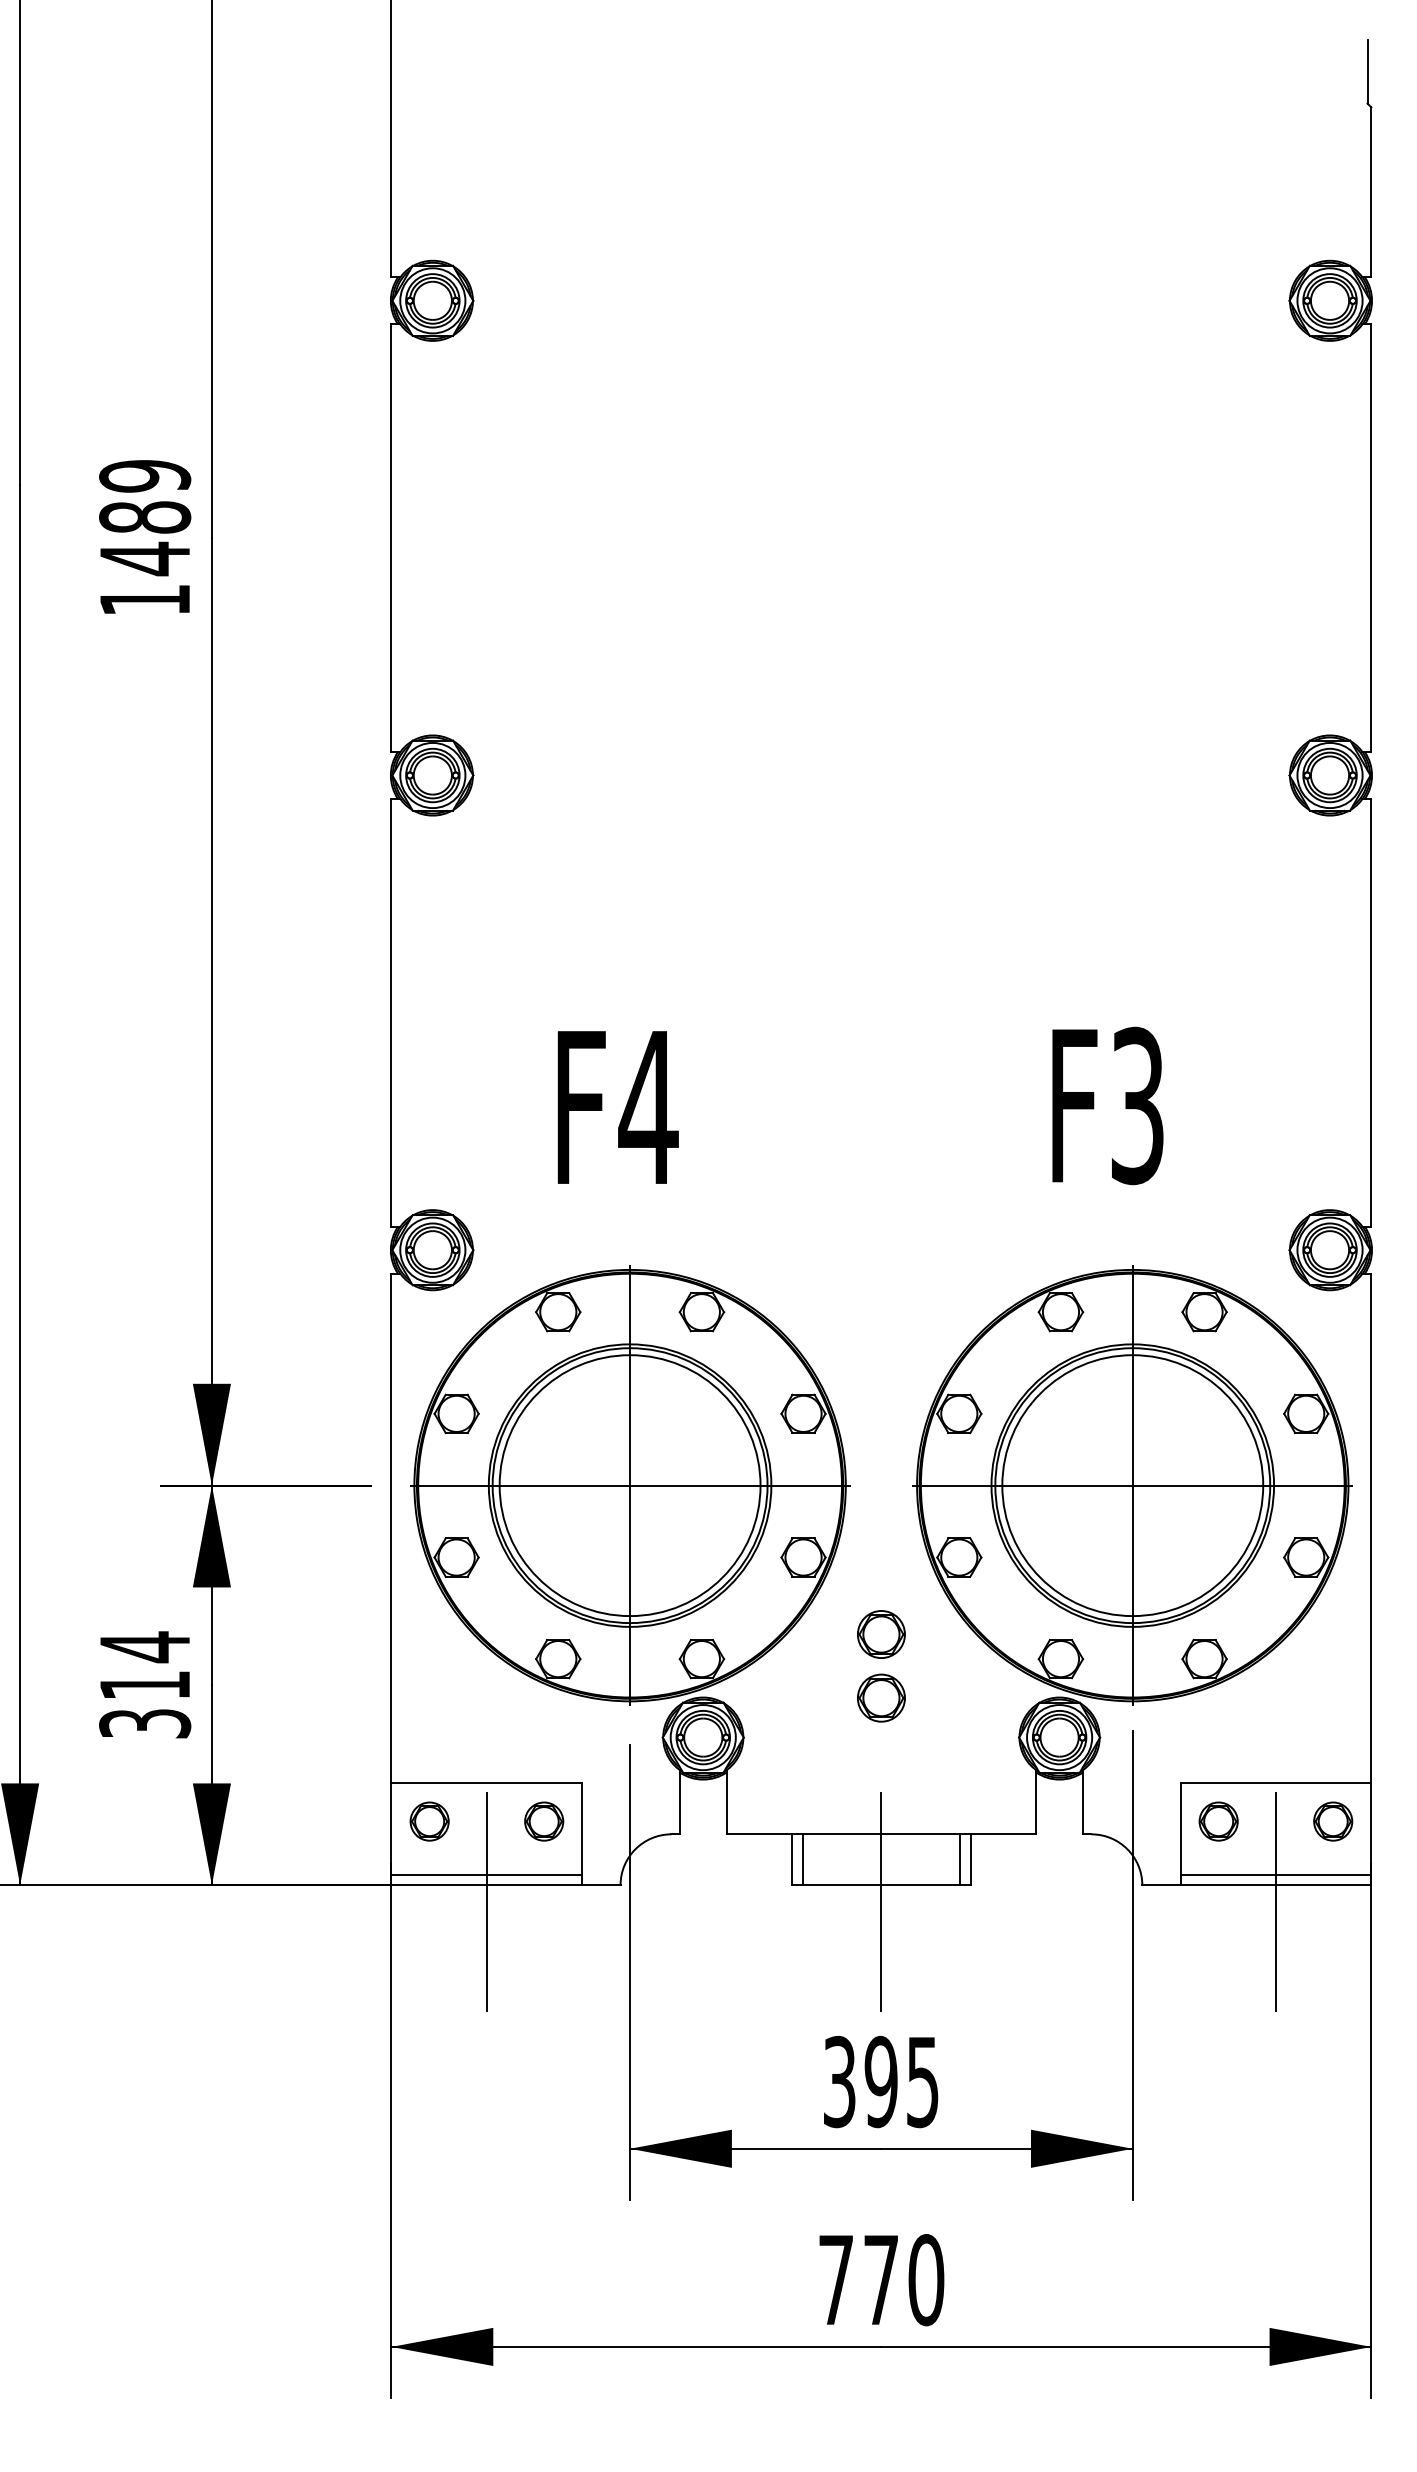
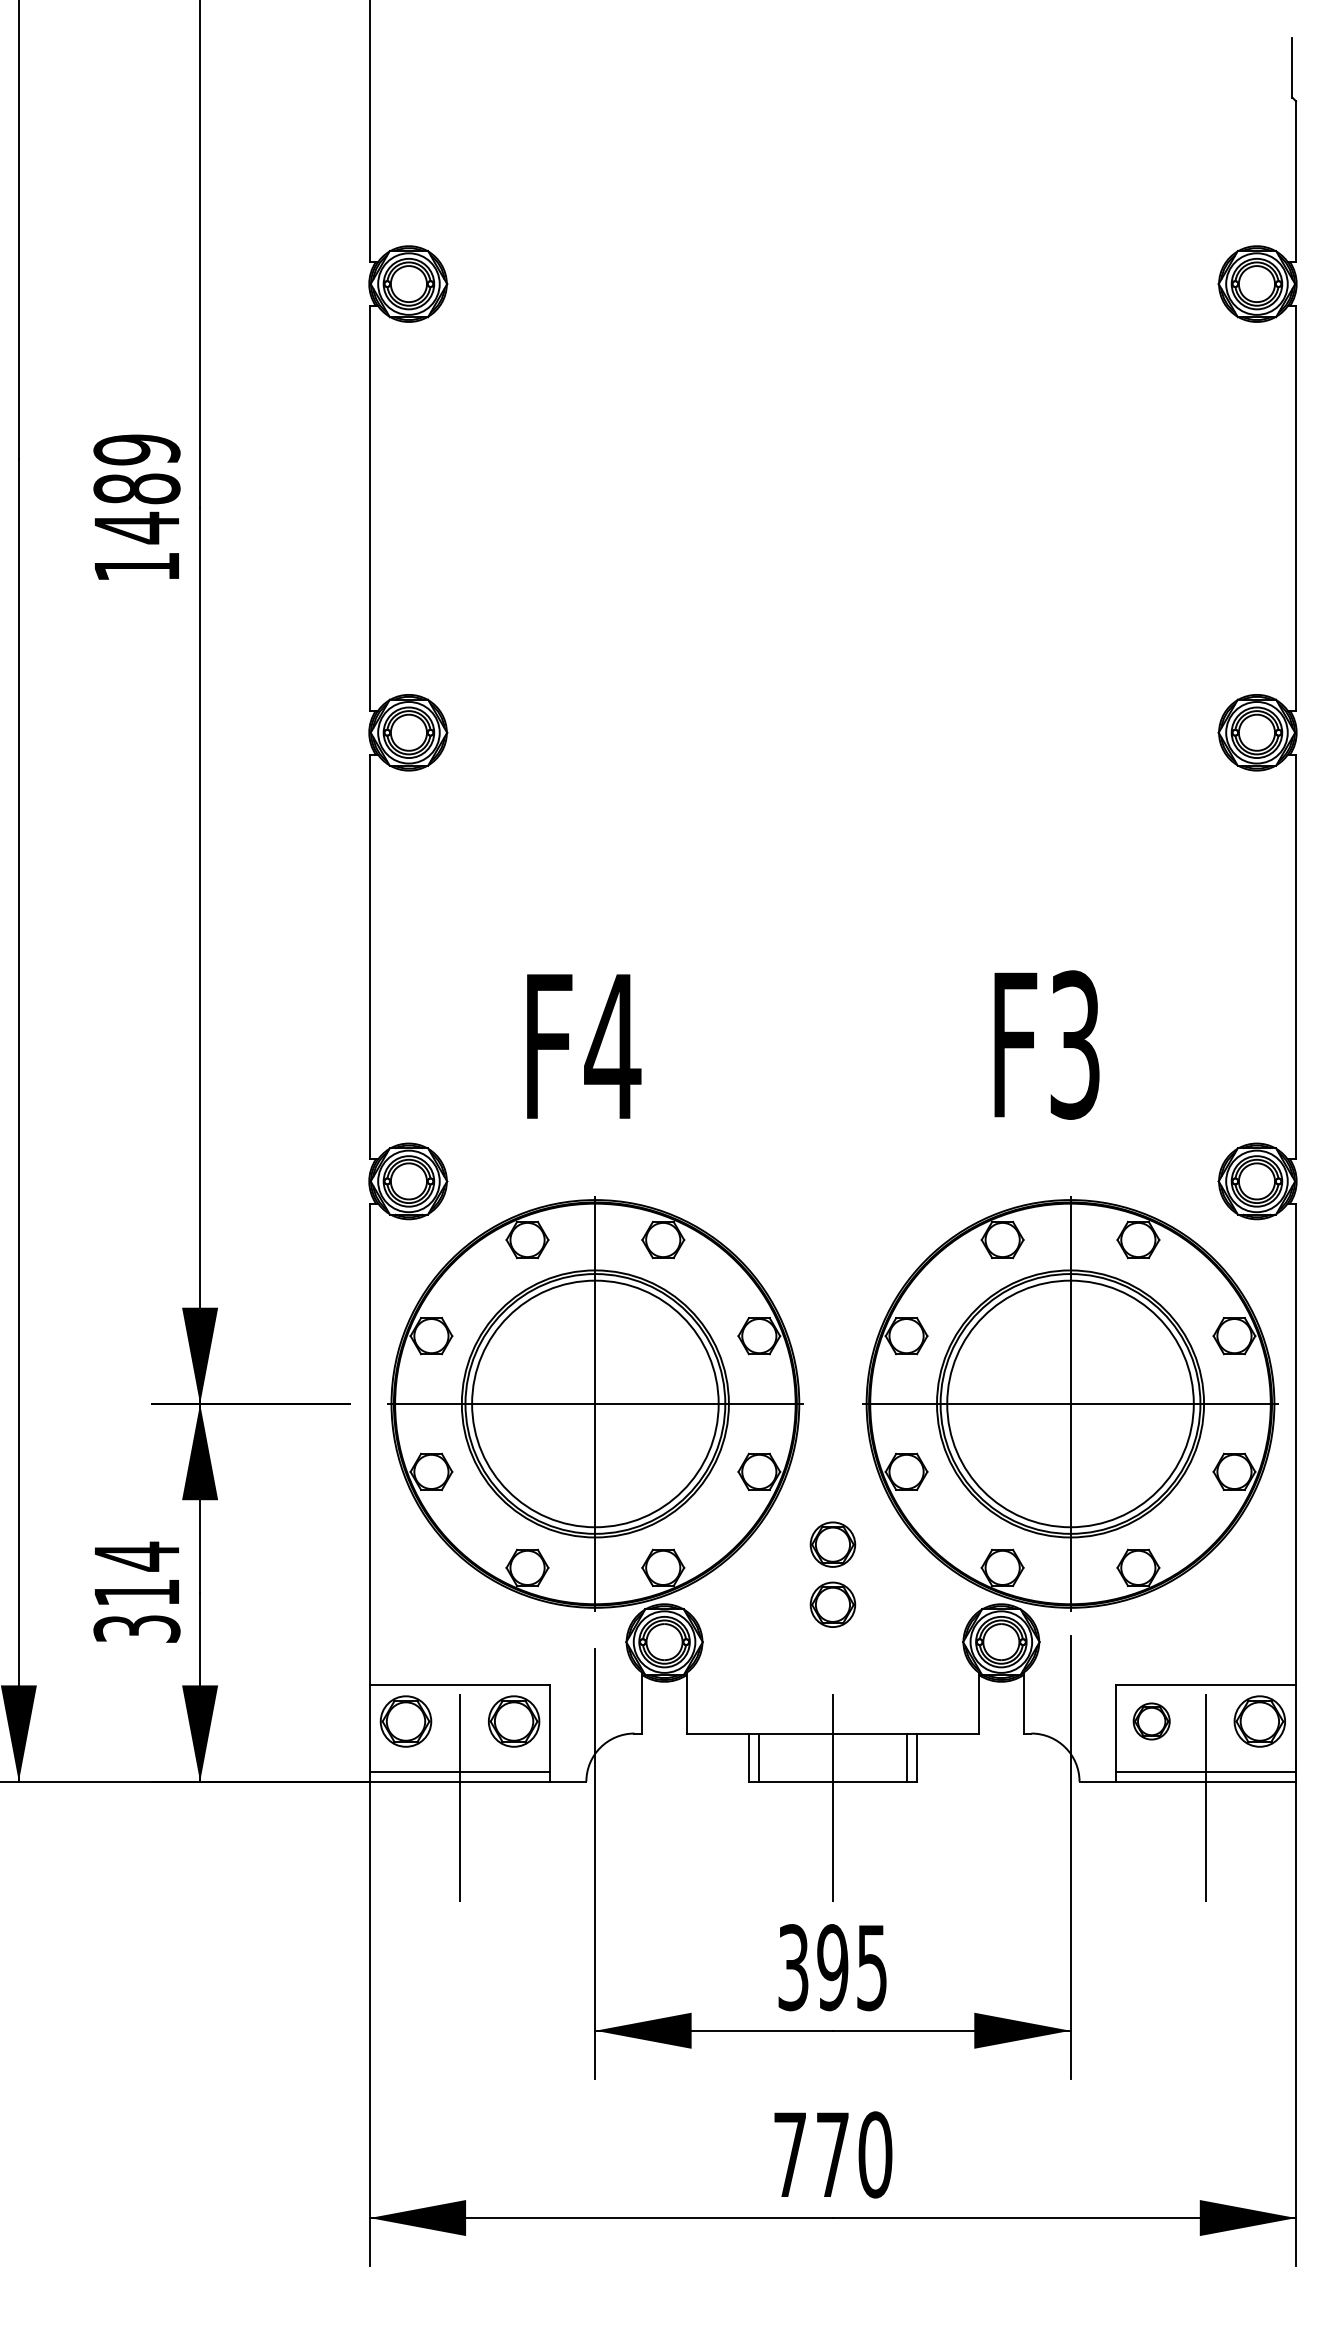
part: (429, 1821) -> (405, 1721), size x1.4
part: (544, 1821) -> (514, 1721), size x1.4
part: (1333, 1821) -> (1260, 1721), size x1.4

